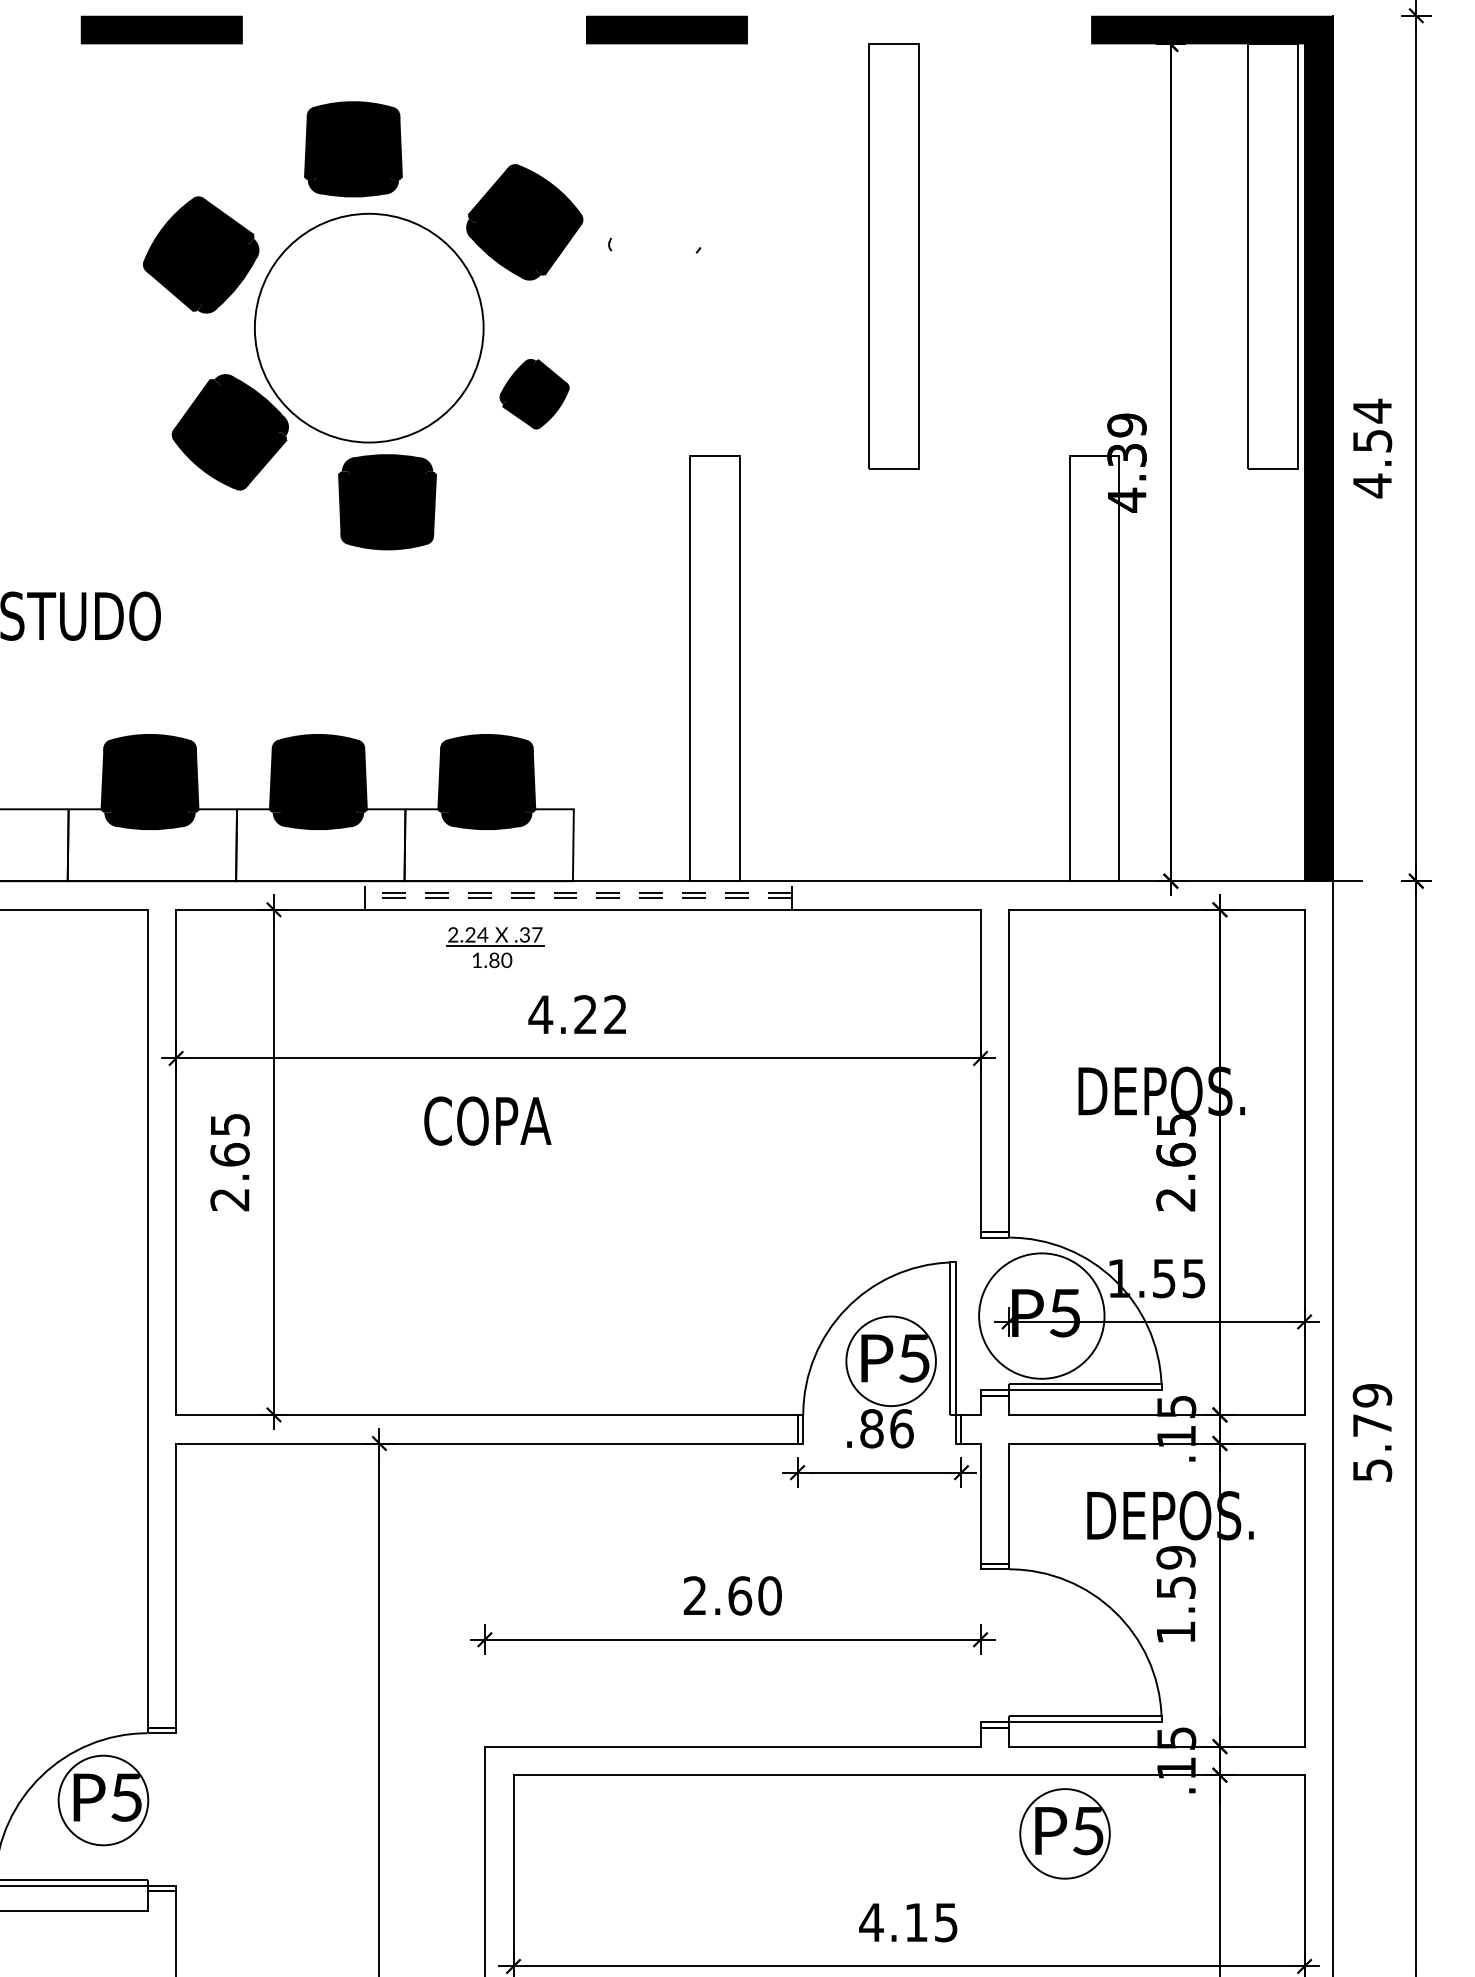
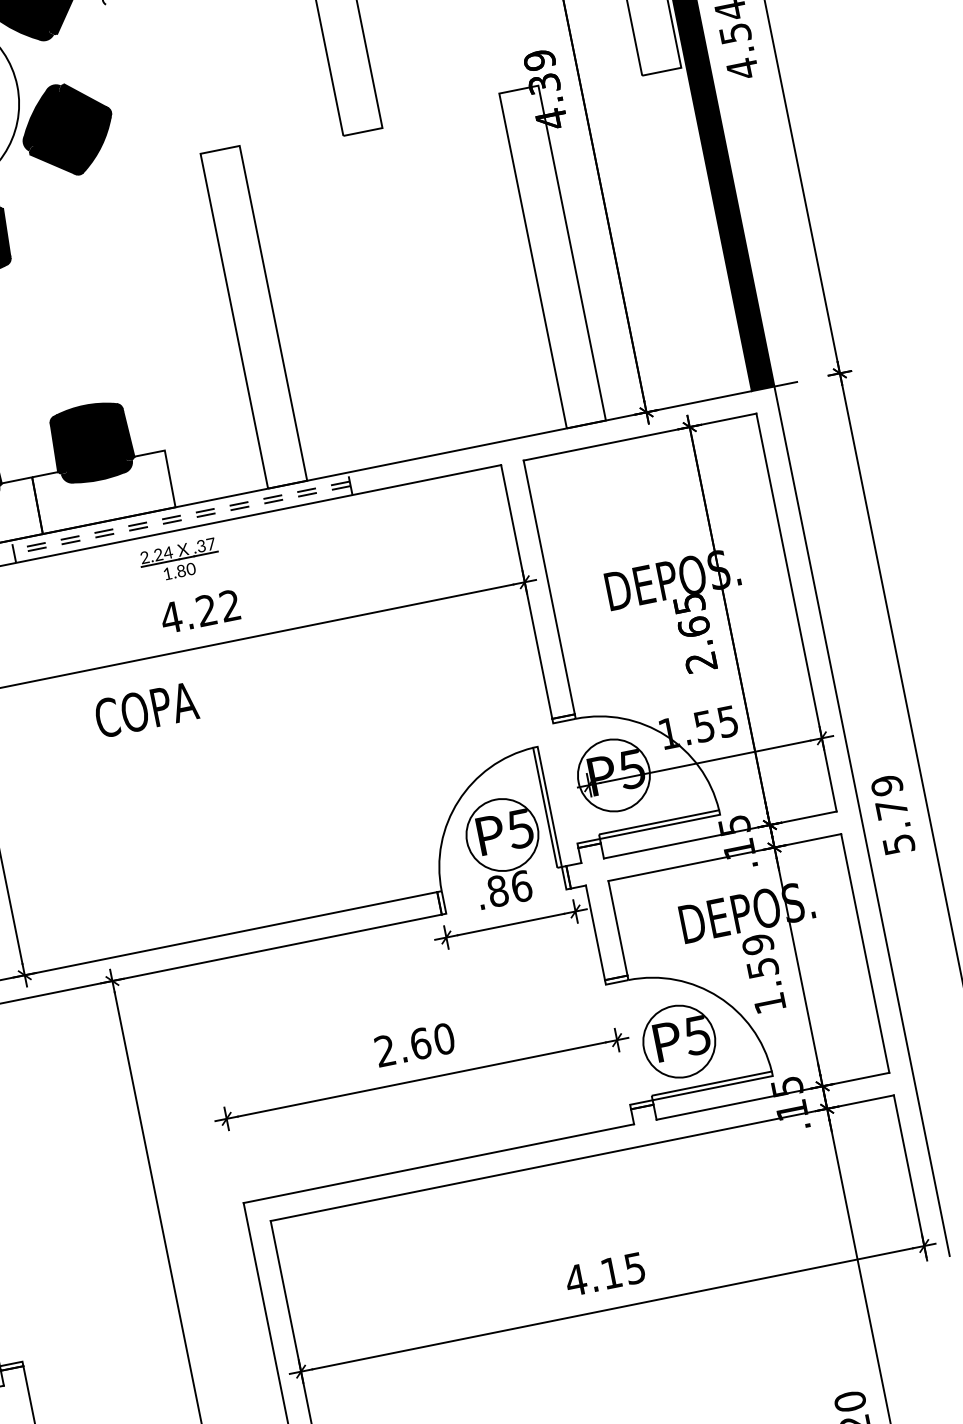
part: (534, 393) -> (67, 129), size x1.67
part: (495, 947) -> (180, 560), moved
circle: (1041, 1315) -> (613, 775), size x0.71
part: (1064, 1833) -> (678, 1041), moved

